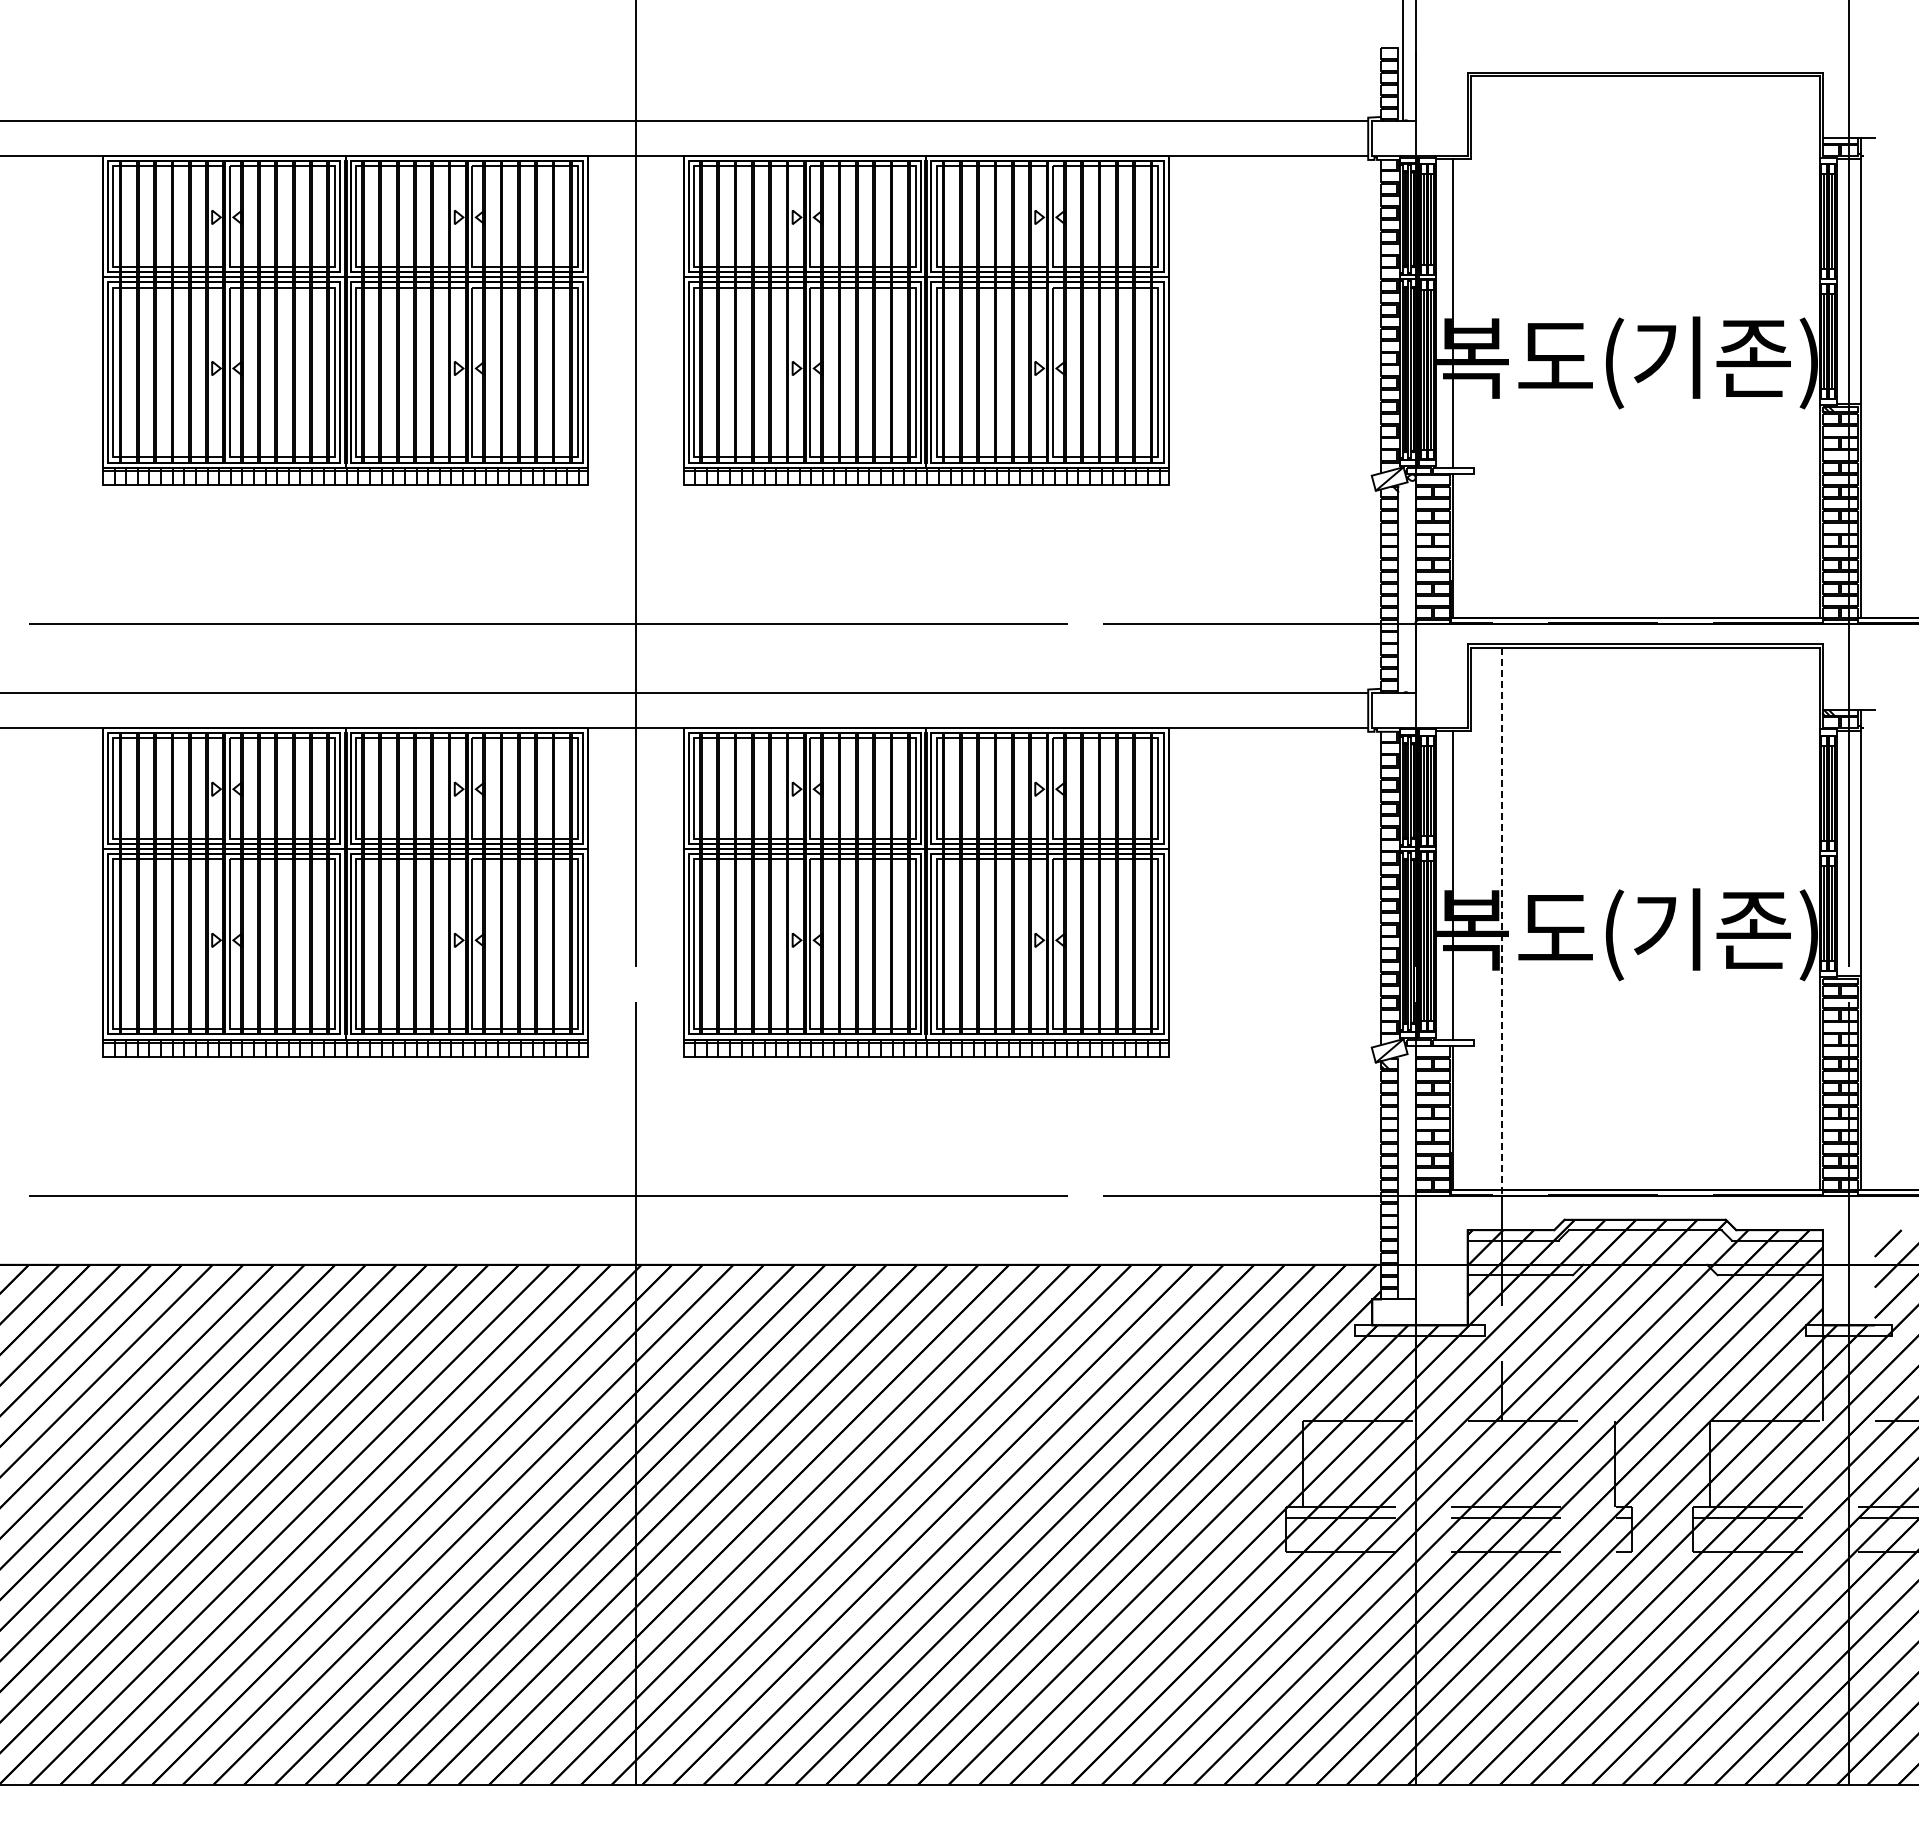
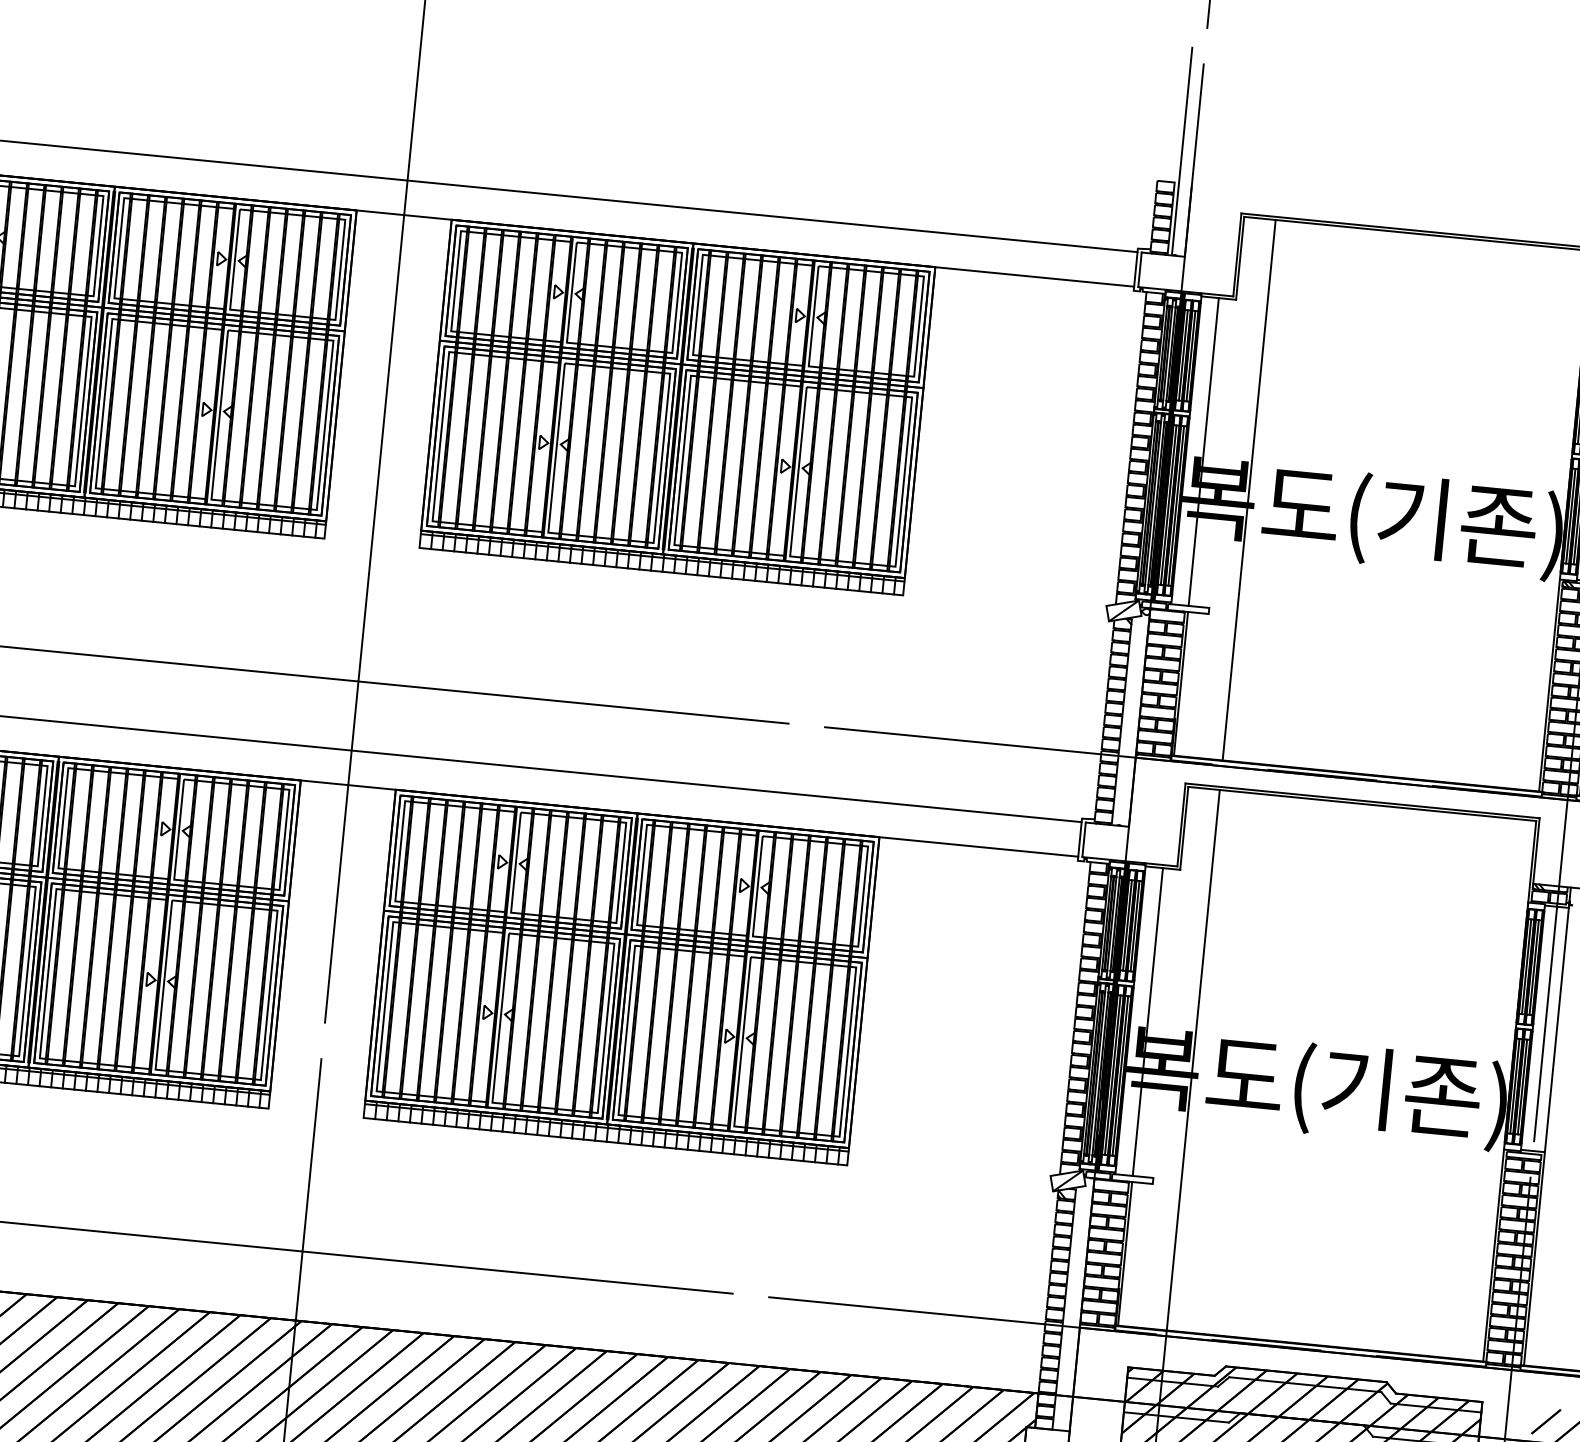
line: (1502, 346) -> (1249, 489), added
line: (1502, 921) -> (1193, 1063), dashed -> solid

